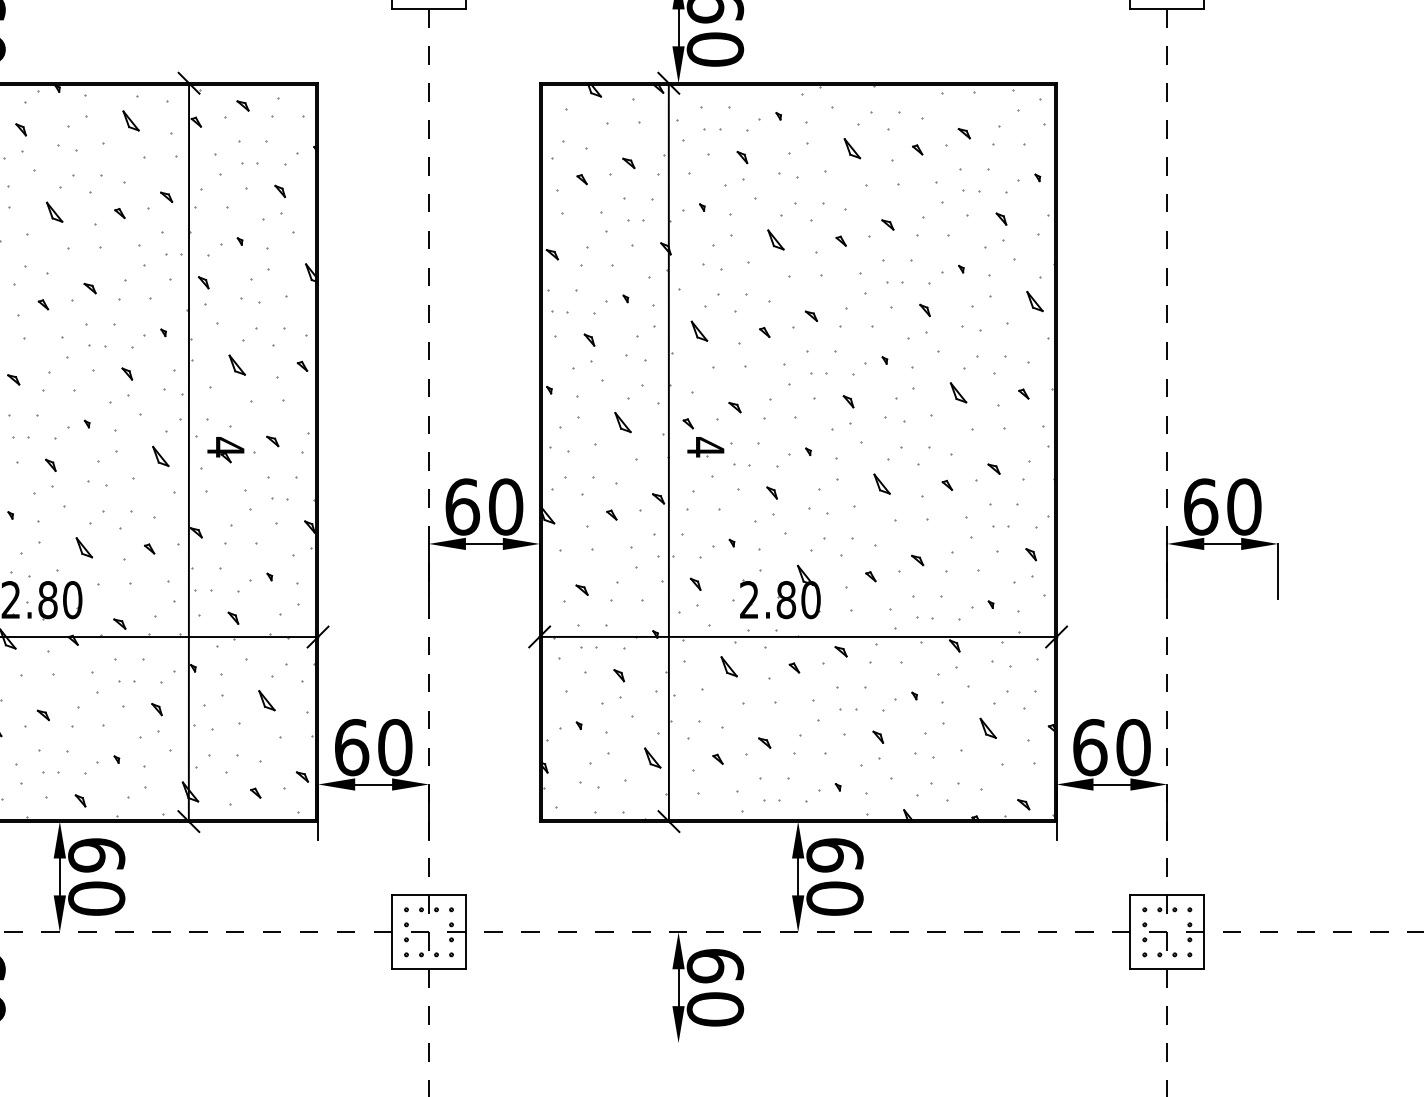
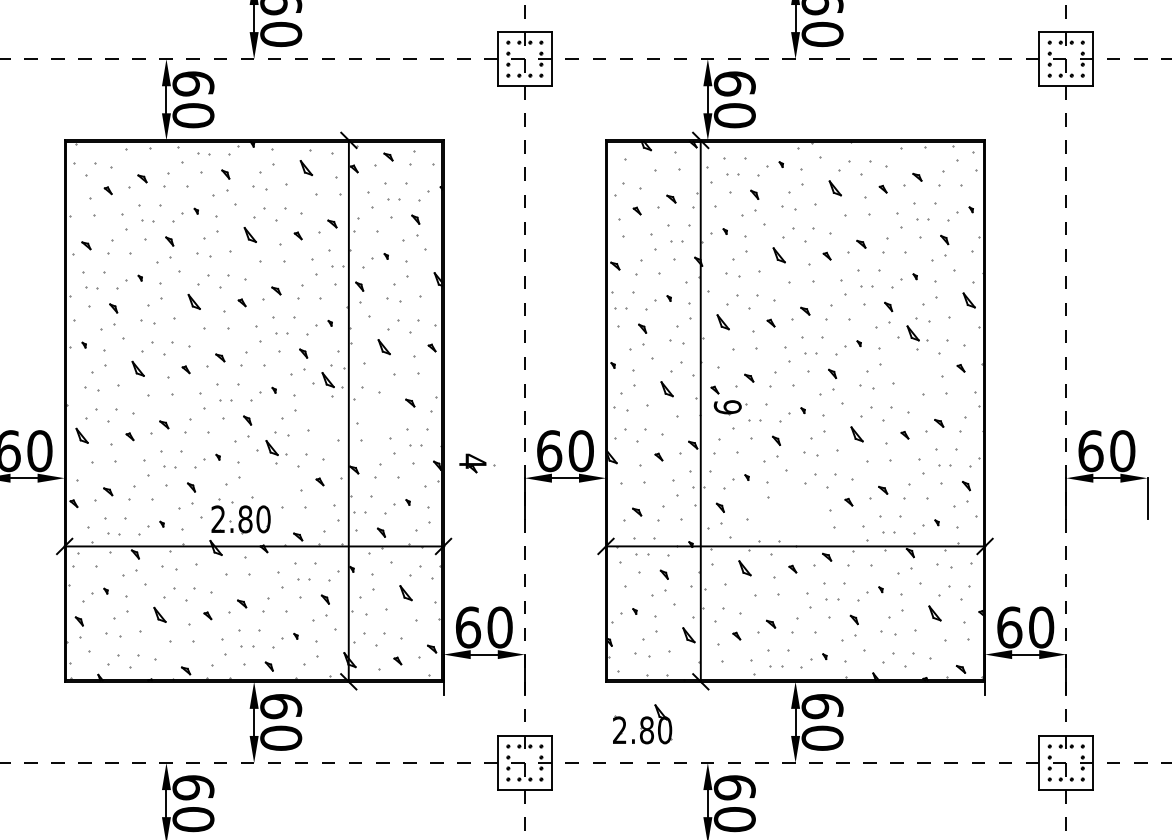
part: (957, 392) -> (912, 333), moved
text: (705, 446) -> (727, 406), 4 -> 9
part: (232, 450) -> (477, 463), moved
part: (159, 457) -> (327, 380), moved
part: (83, 548) -> (271, 448), moved
part: (780, 592) -> (642, 724), moved

